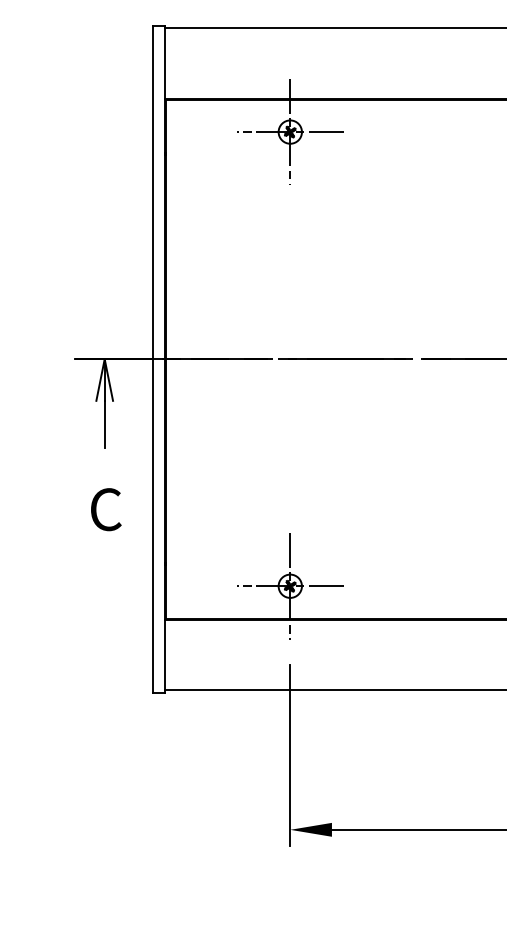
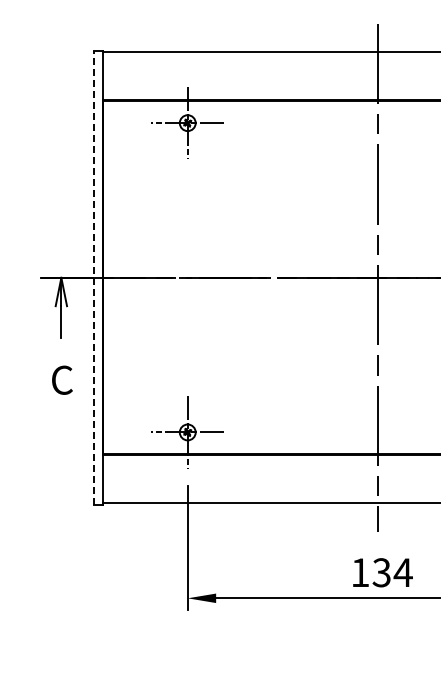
line: (153, 358) -> (94, 277), solid -> dashed

